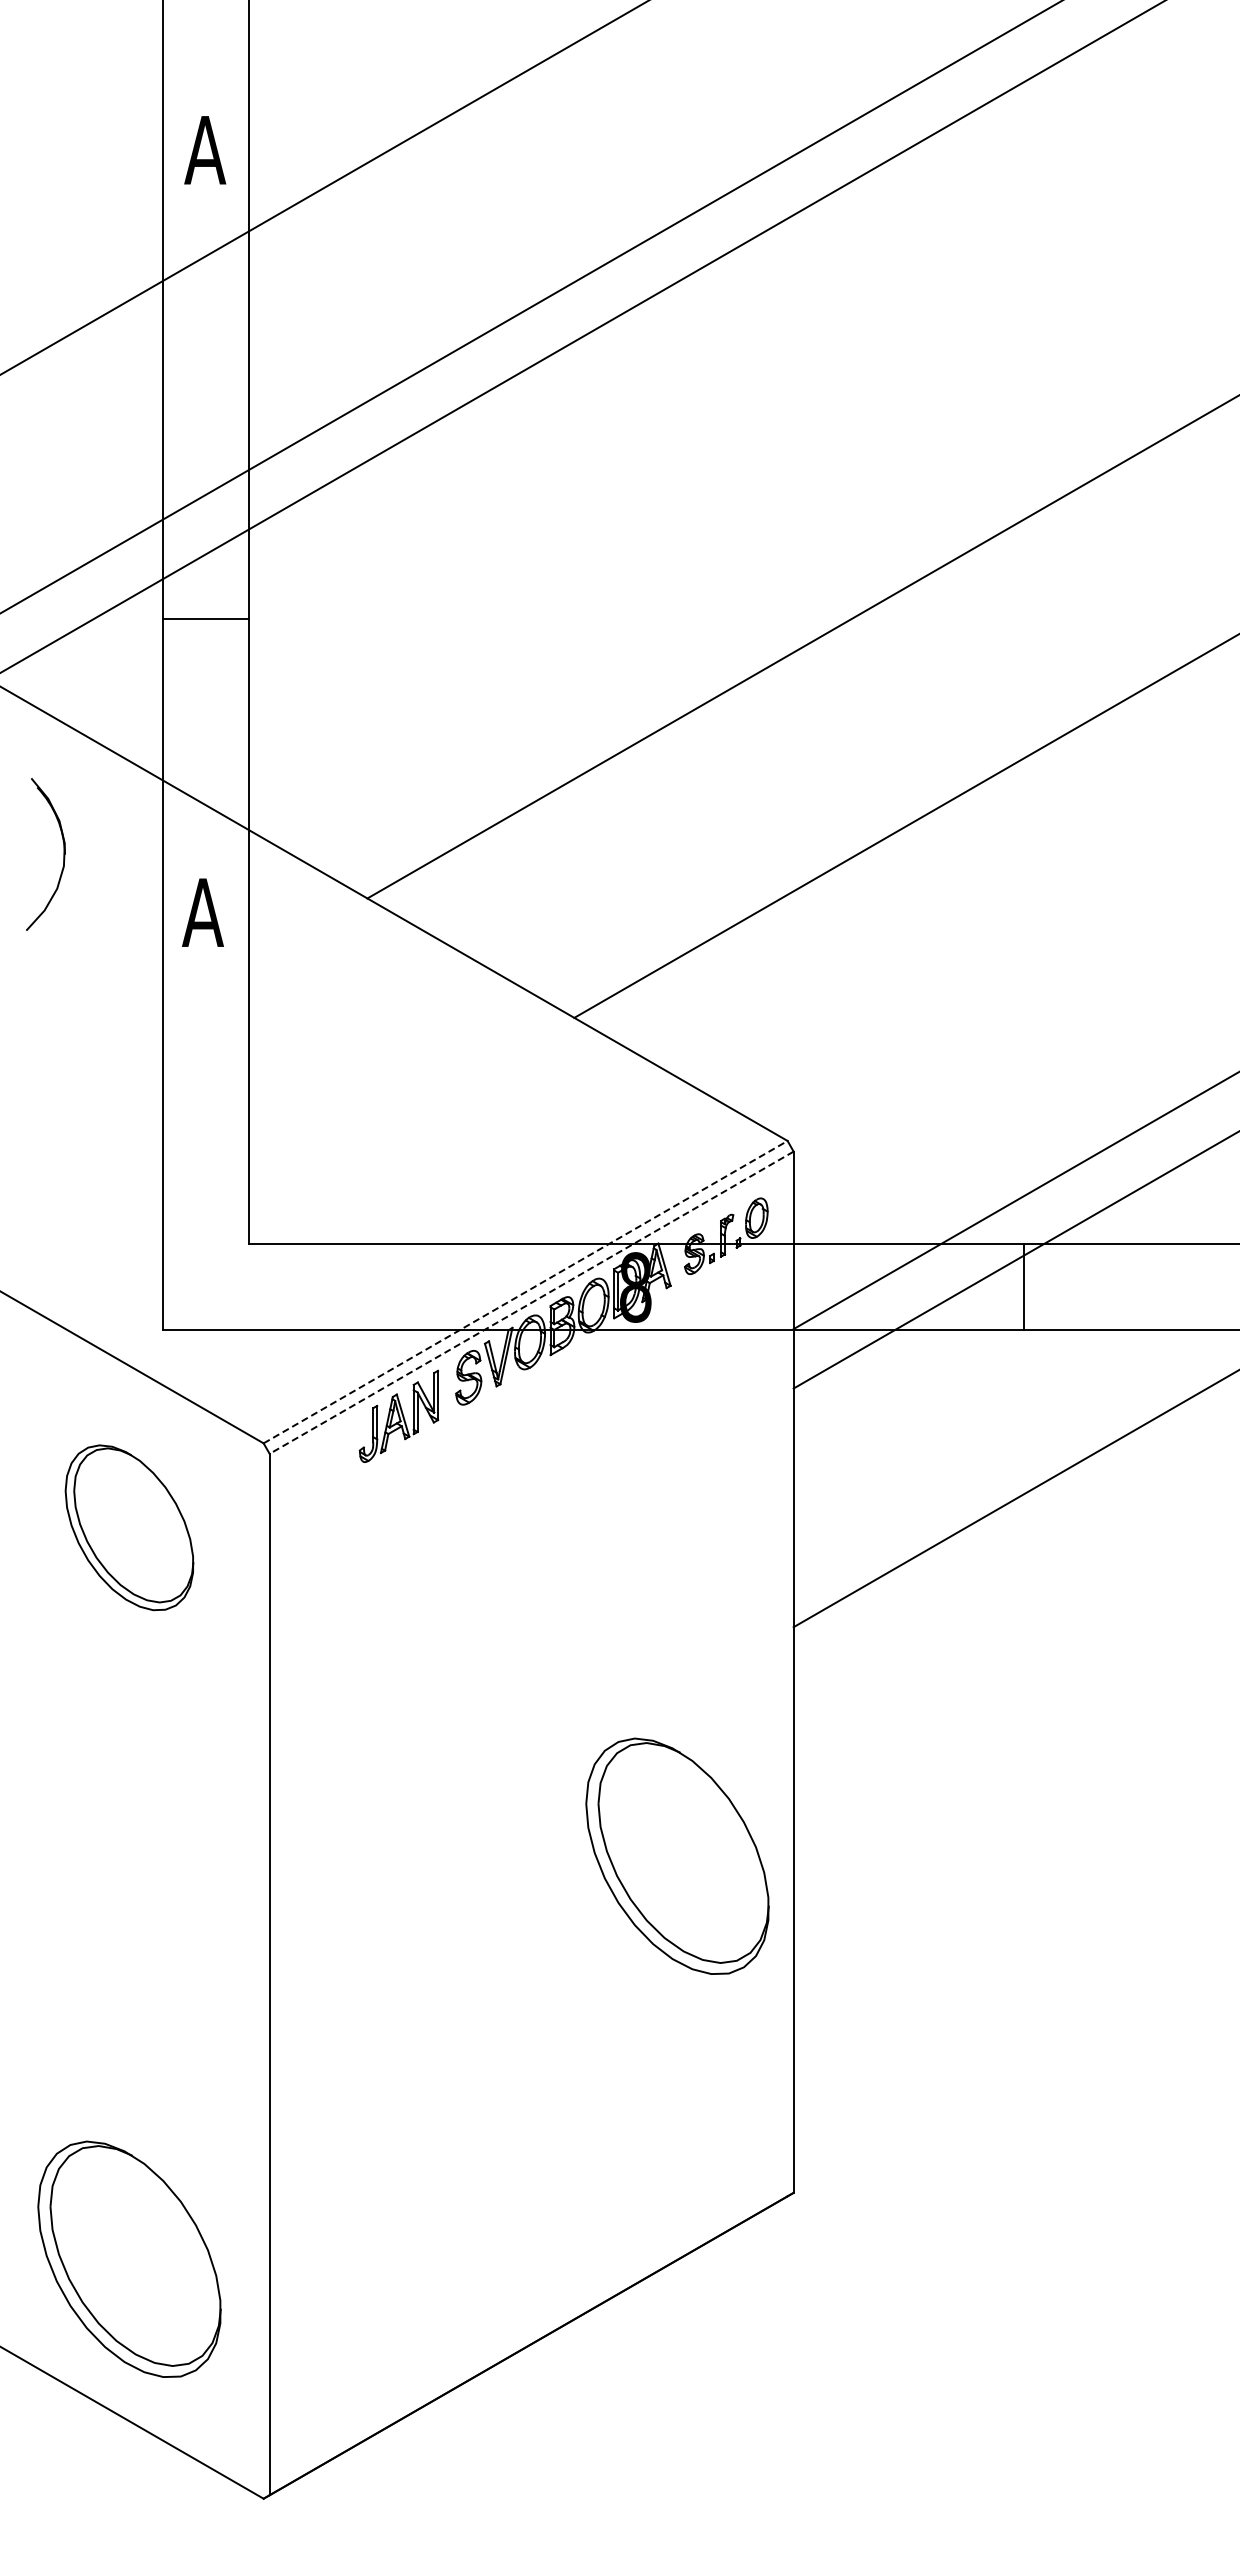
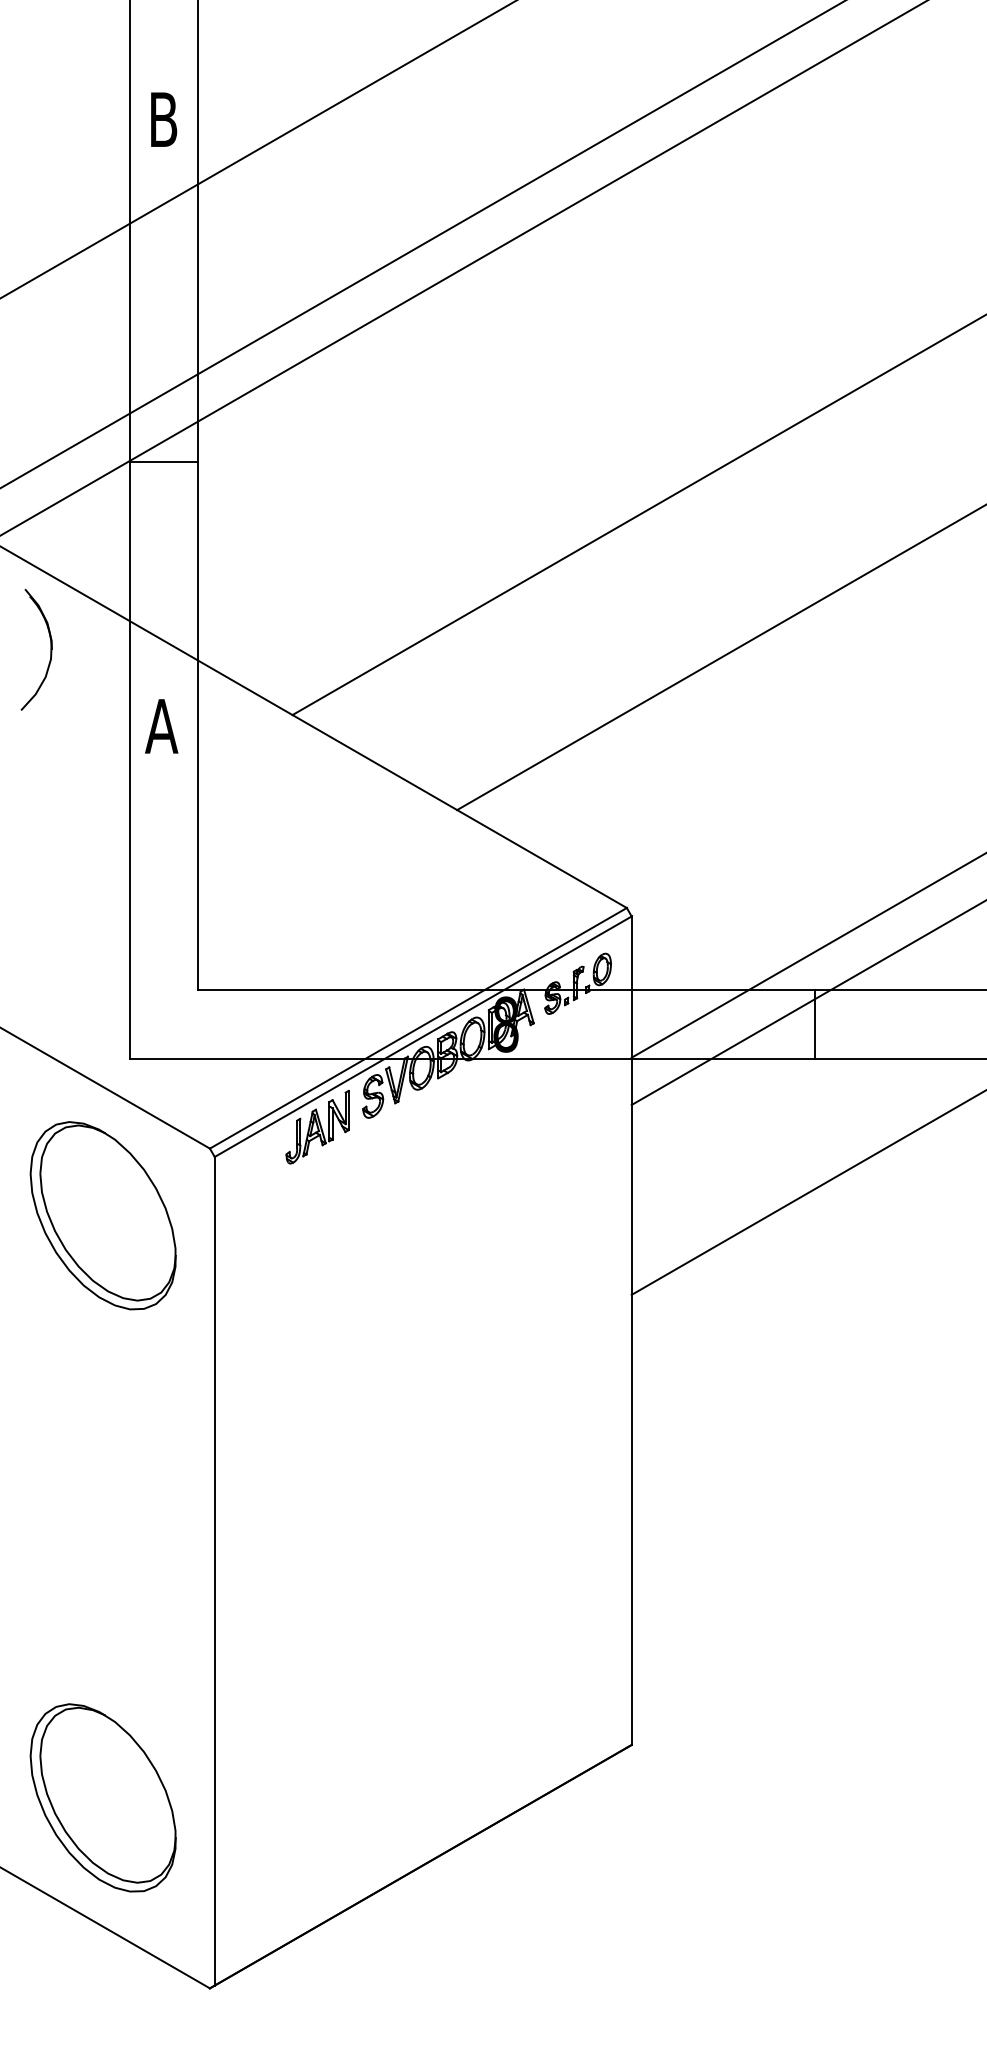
text: (205, 150) -> (163, 119), A -> B
line: (205, 618) -> (163, 462), moved
part: (63, 854) -> (50, 649), moved
line: (526, 1291) -> (419, 1027), dashed -> solid
line: (531, 1303) -> (423, 1037), dashed -> solid
part: (129, 1527) -> (103, 1215), size x1.43
part: (677, 1855) -> (539, 1476), removed

